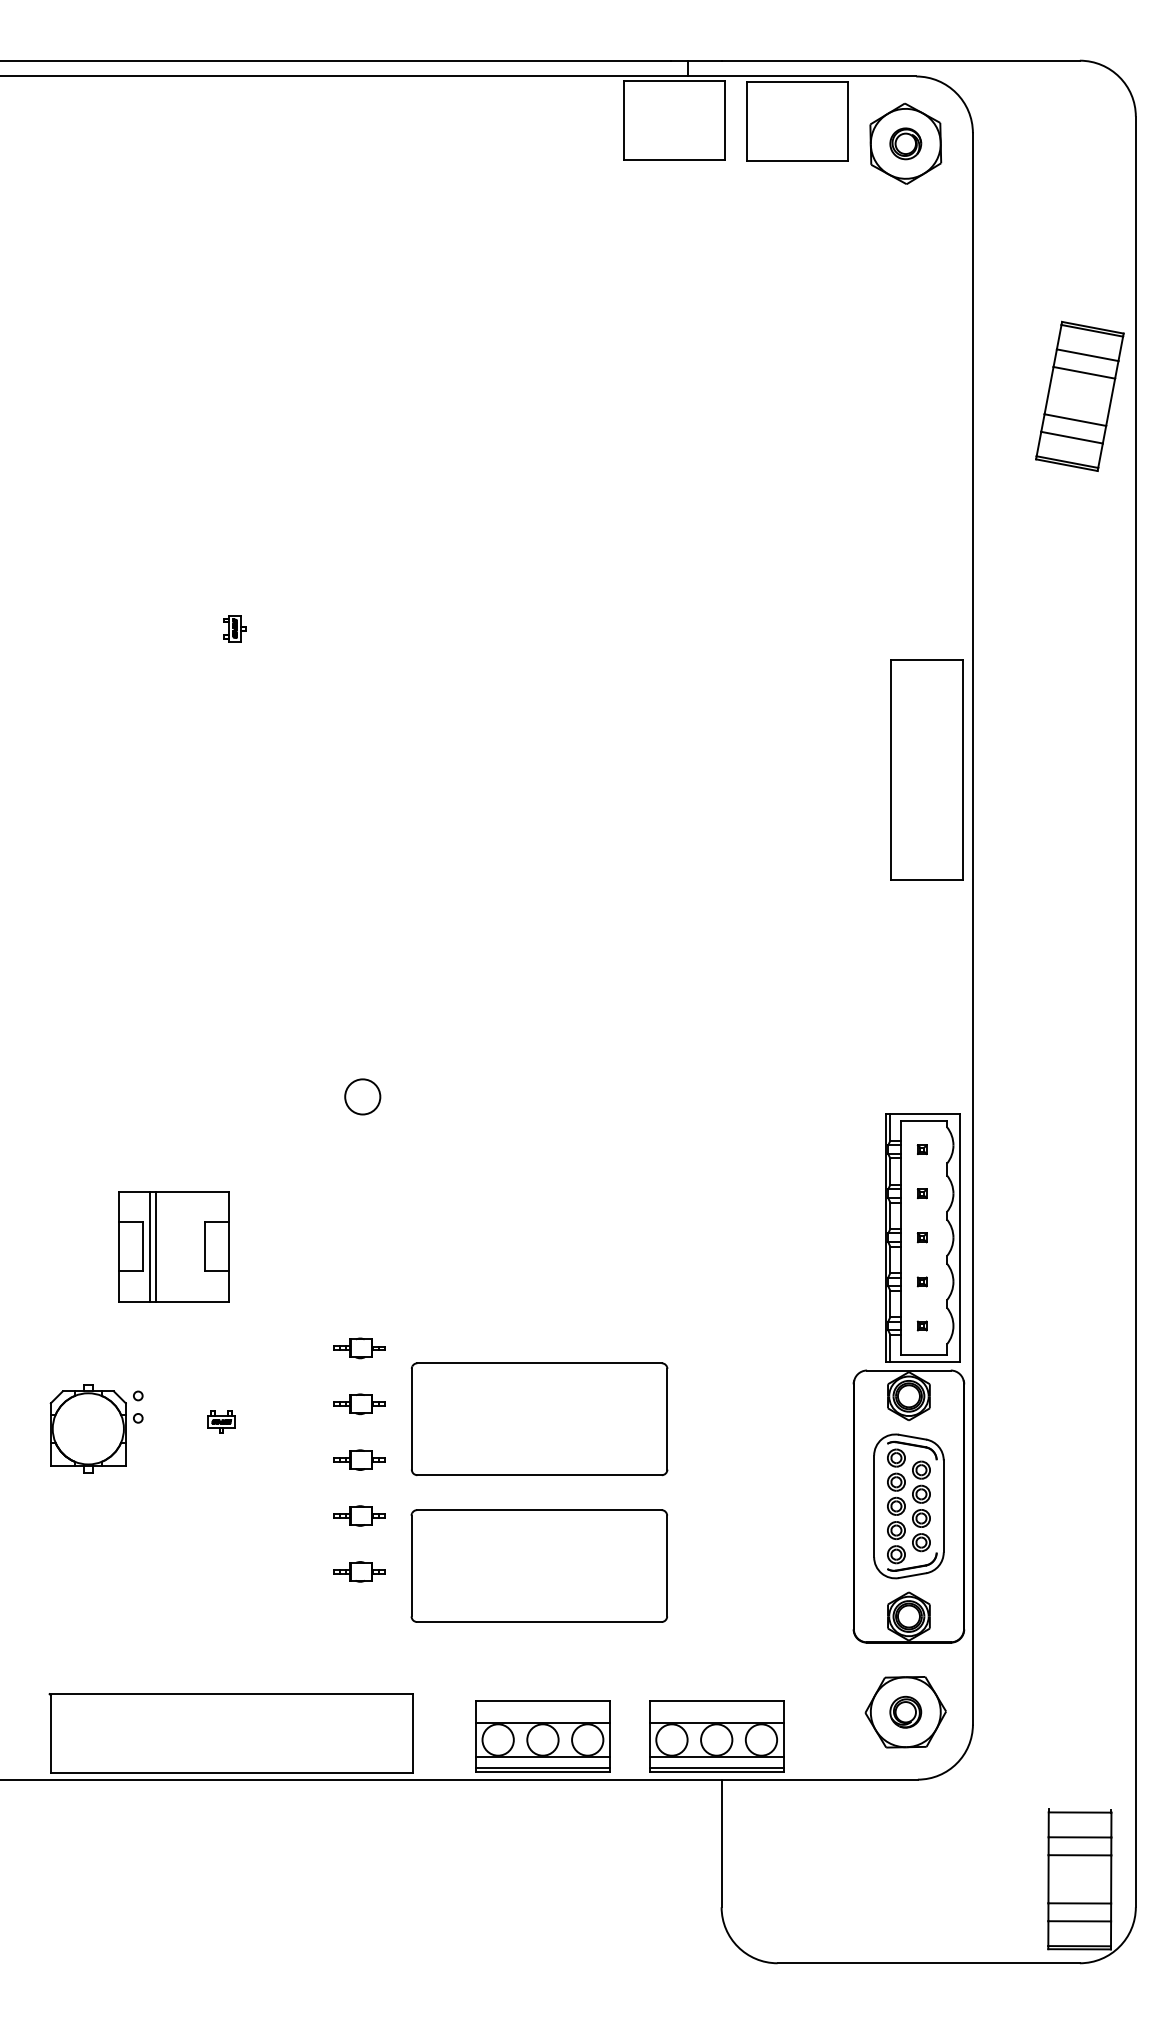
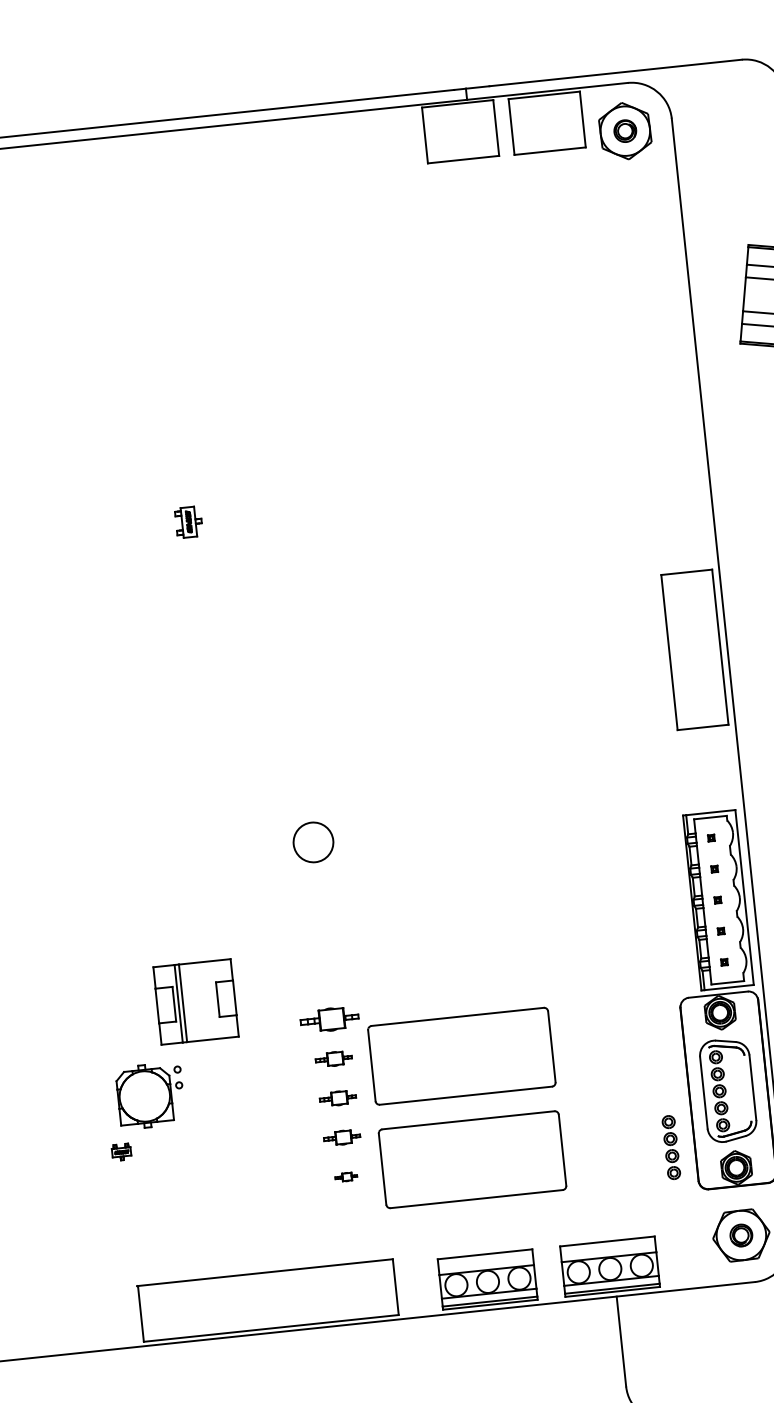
part: (234, 628) -> (188, 522), size x1.6
part: (926, 769) -> (694, 649), moved
circle: (362, 1096) -> (313, 842), size x1.6
part: (173, 1246) -> (195, 1001), moved
part: (359, 1348) -> (329, 1019), size x1.6
part: (221, 1421) -> (121, 1152), moved
part: (921, 1506) -> (671, 1147), moved
part: (359, 1571) -> (346, 1176), size x0.6

